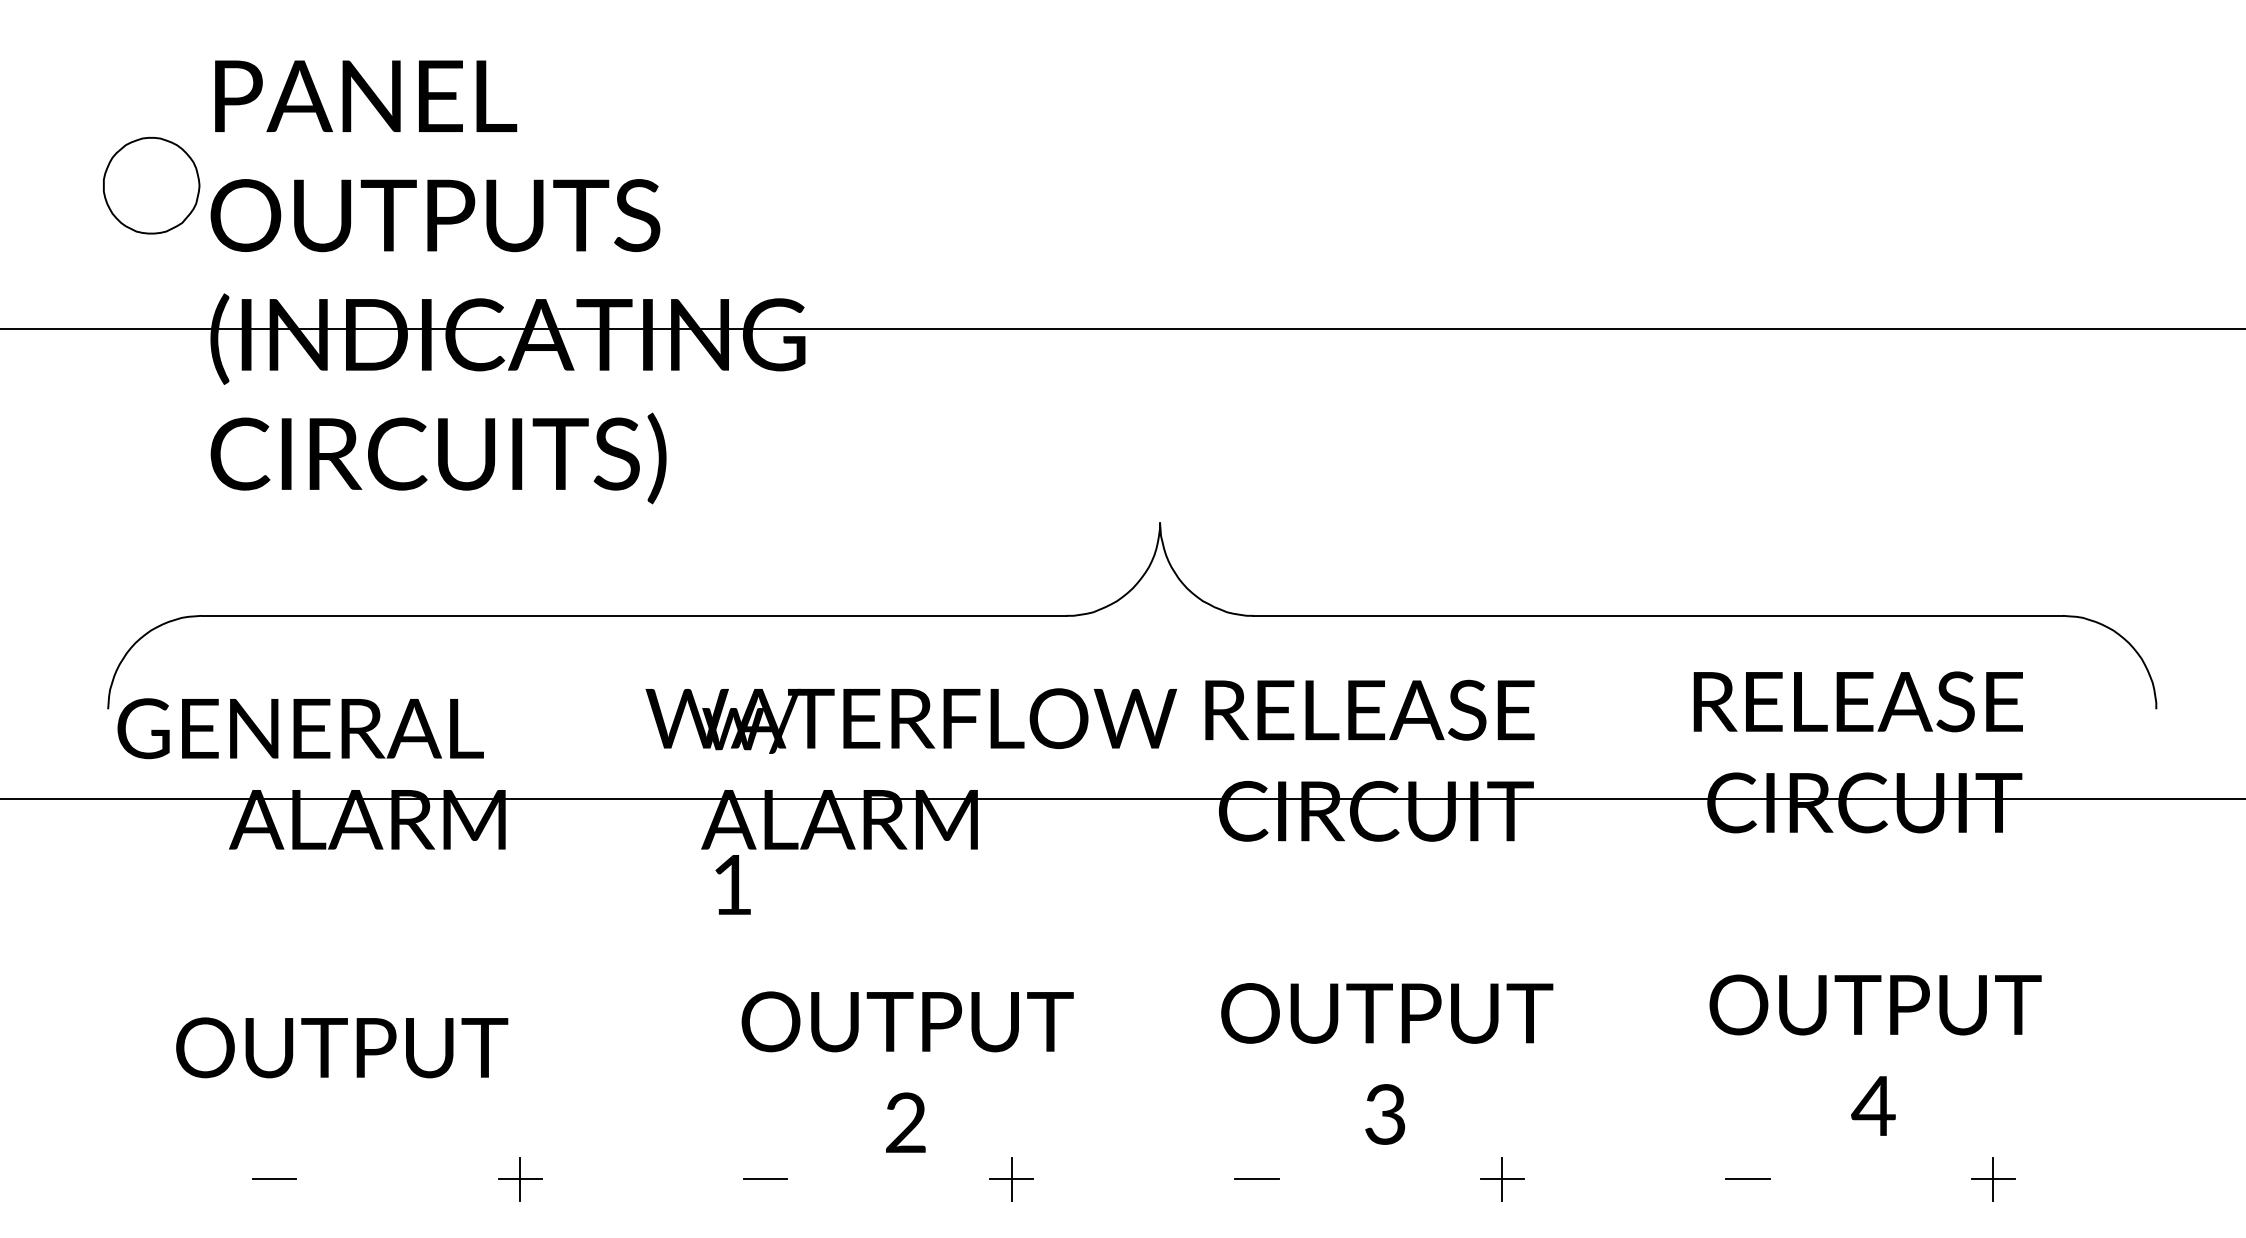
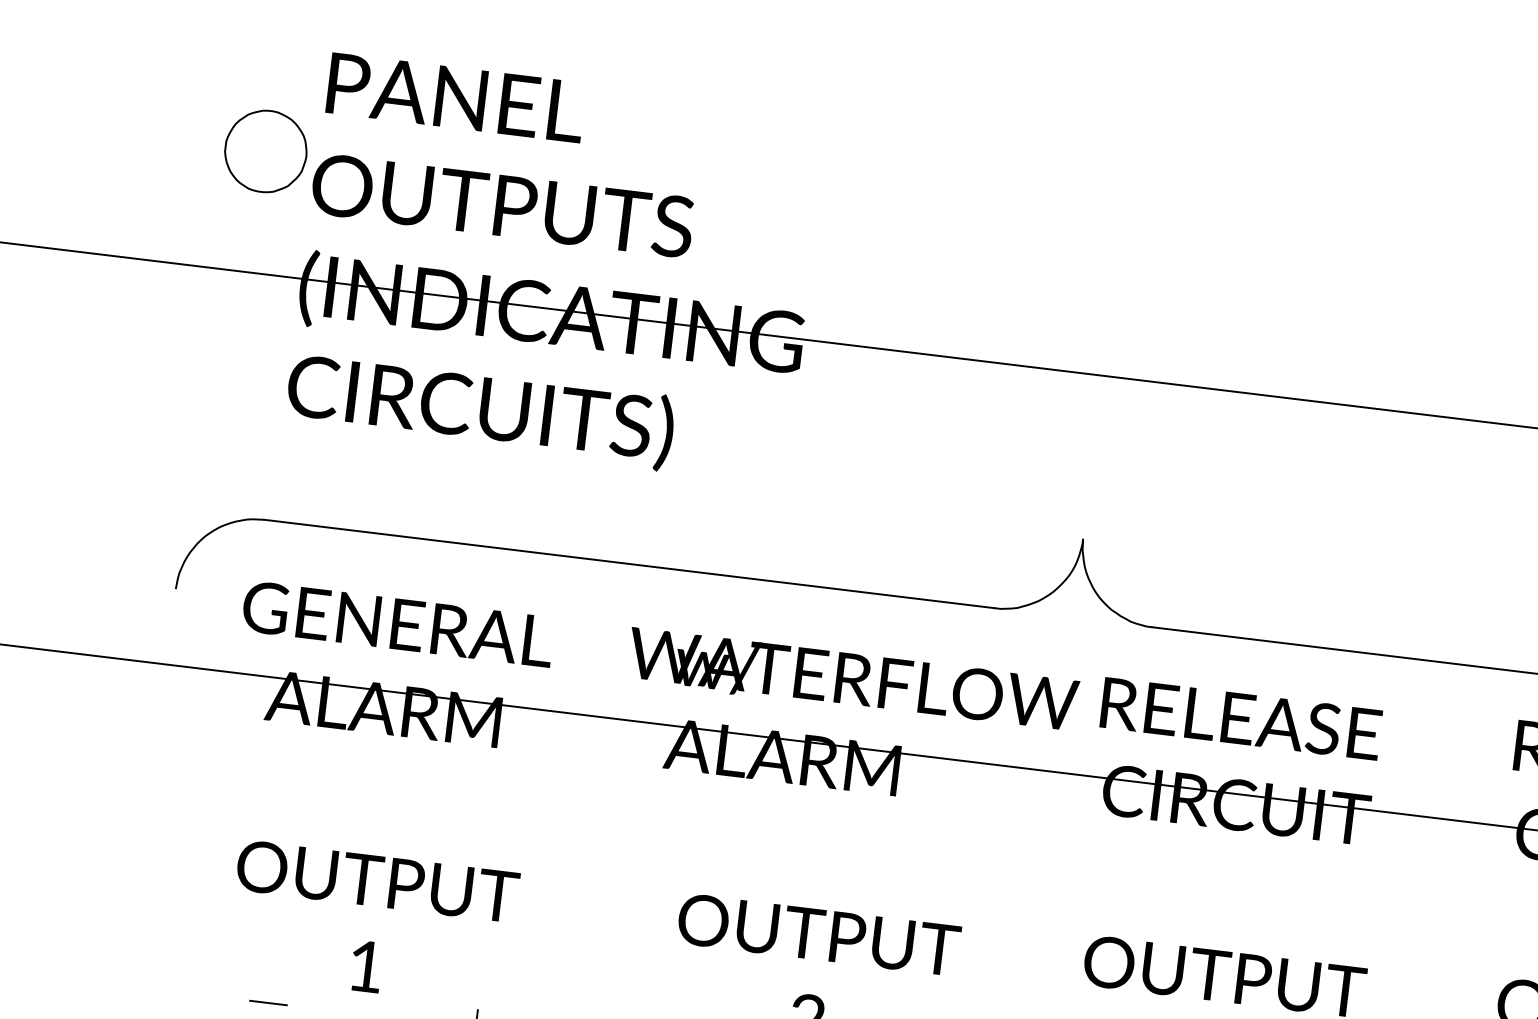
text: (300, 728) -> (398, 623), moved
text: (732, 884) -> (366, 966), moved
text: (342, 1047) -> (378, 881), moved

